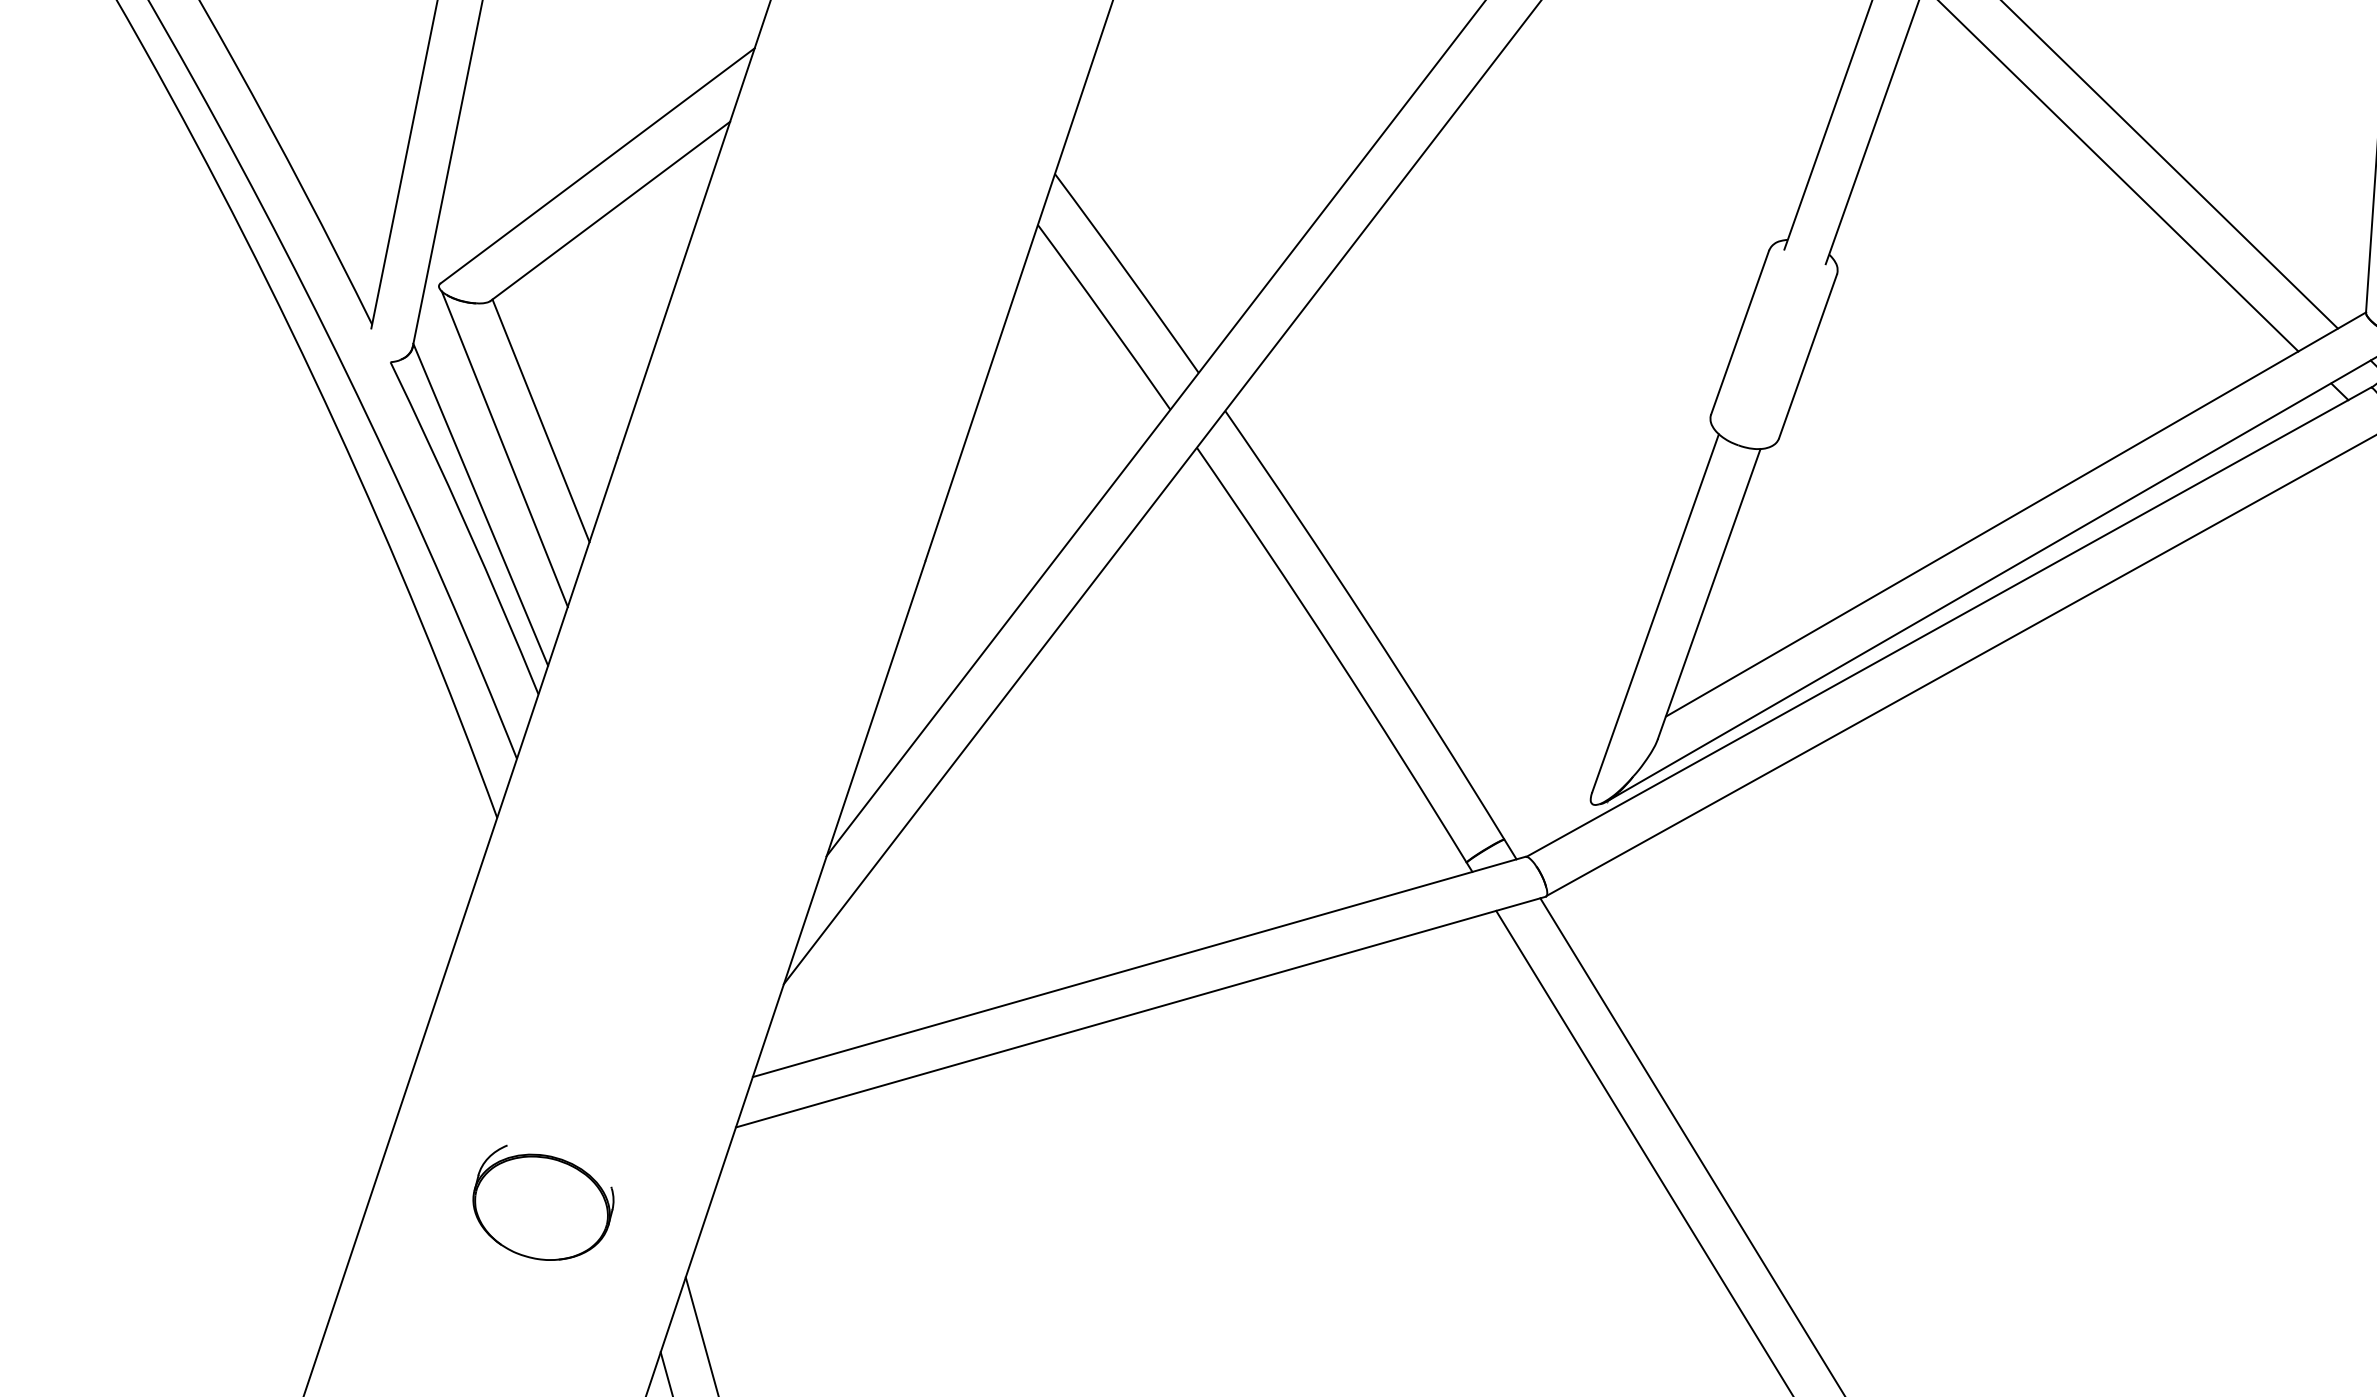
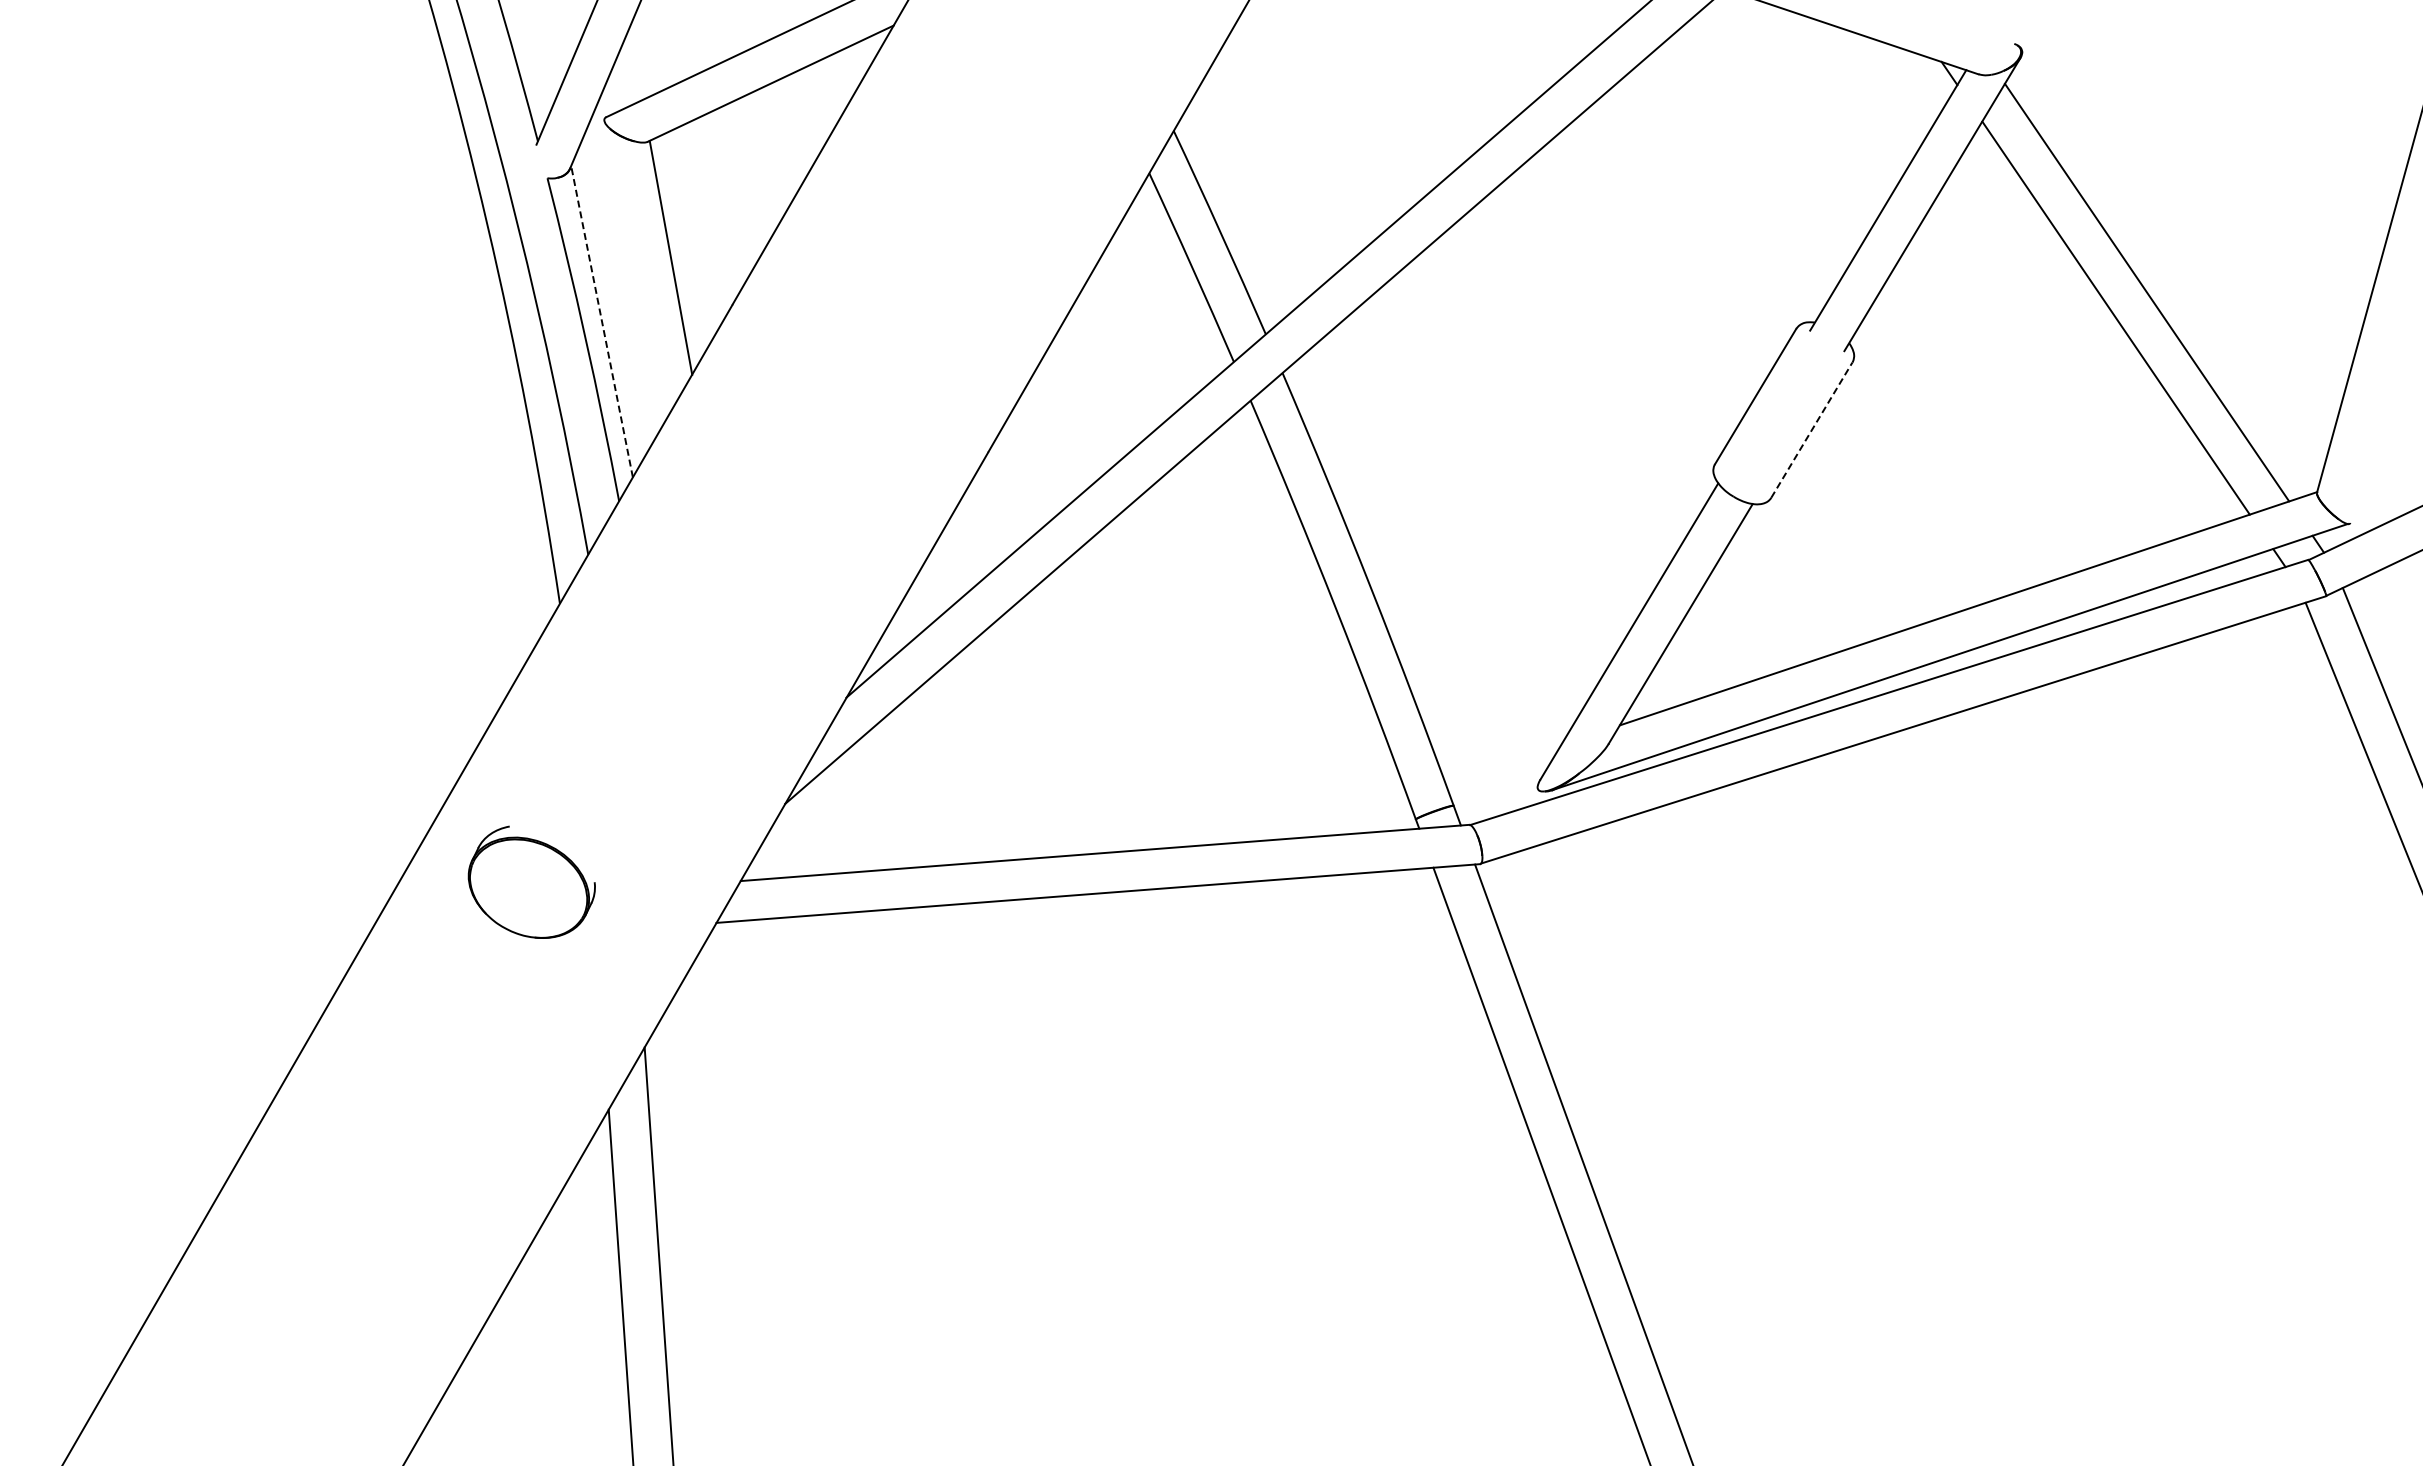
line: (1807, 356) -> (1811, 430), solid -> dashed
line: (504, 449) -> (633, 276), removed
line: (481, 504) -> (602, 321), solid -> dashed
part: (543, 1199) -> (531, 881), moved

